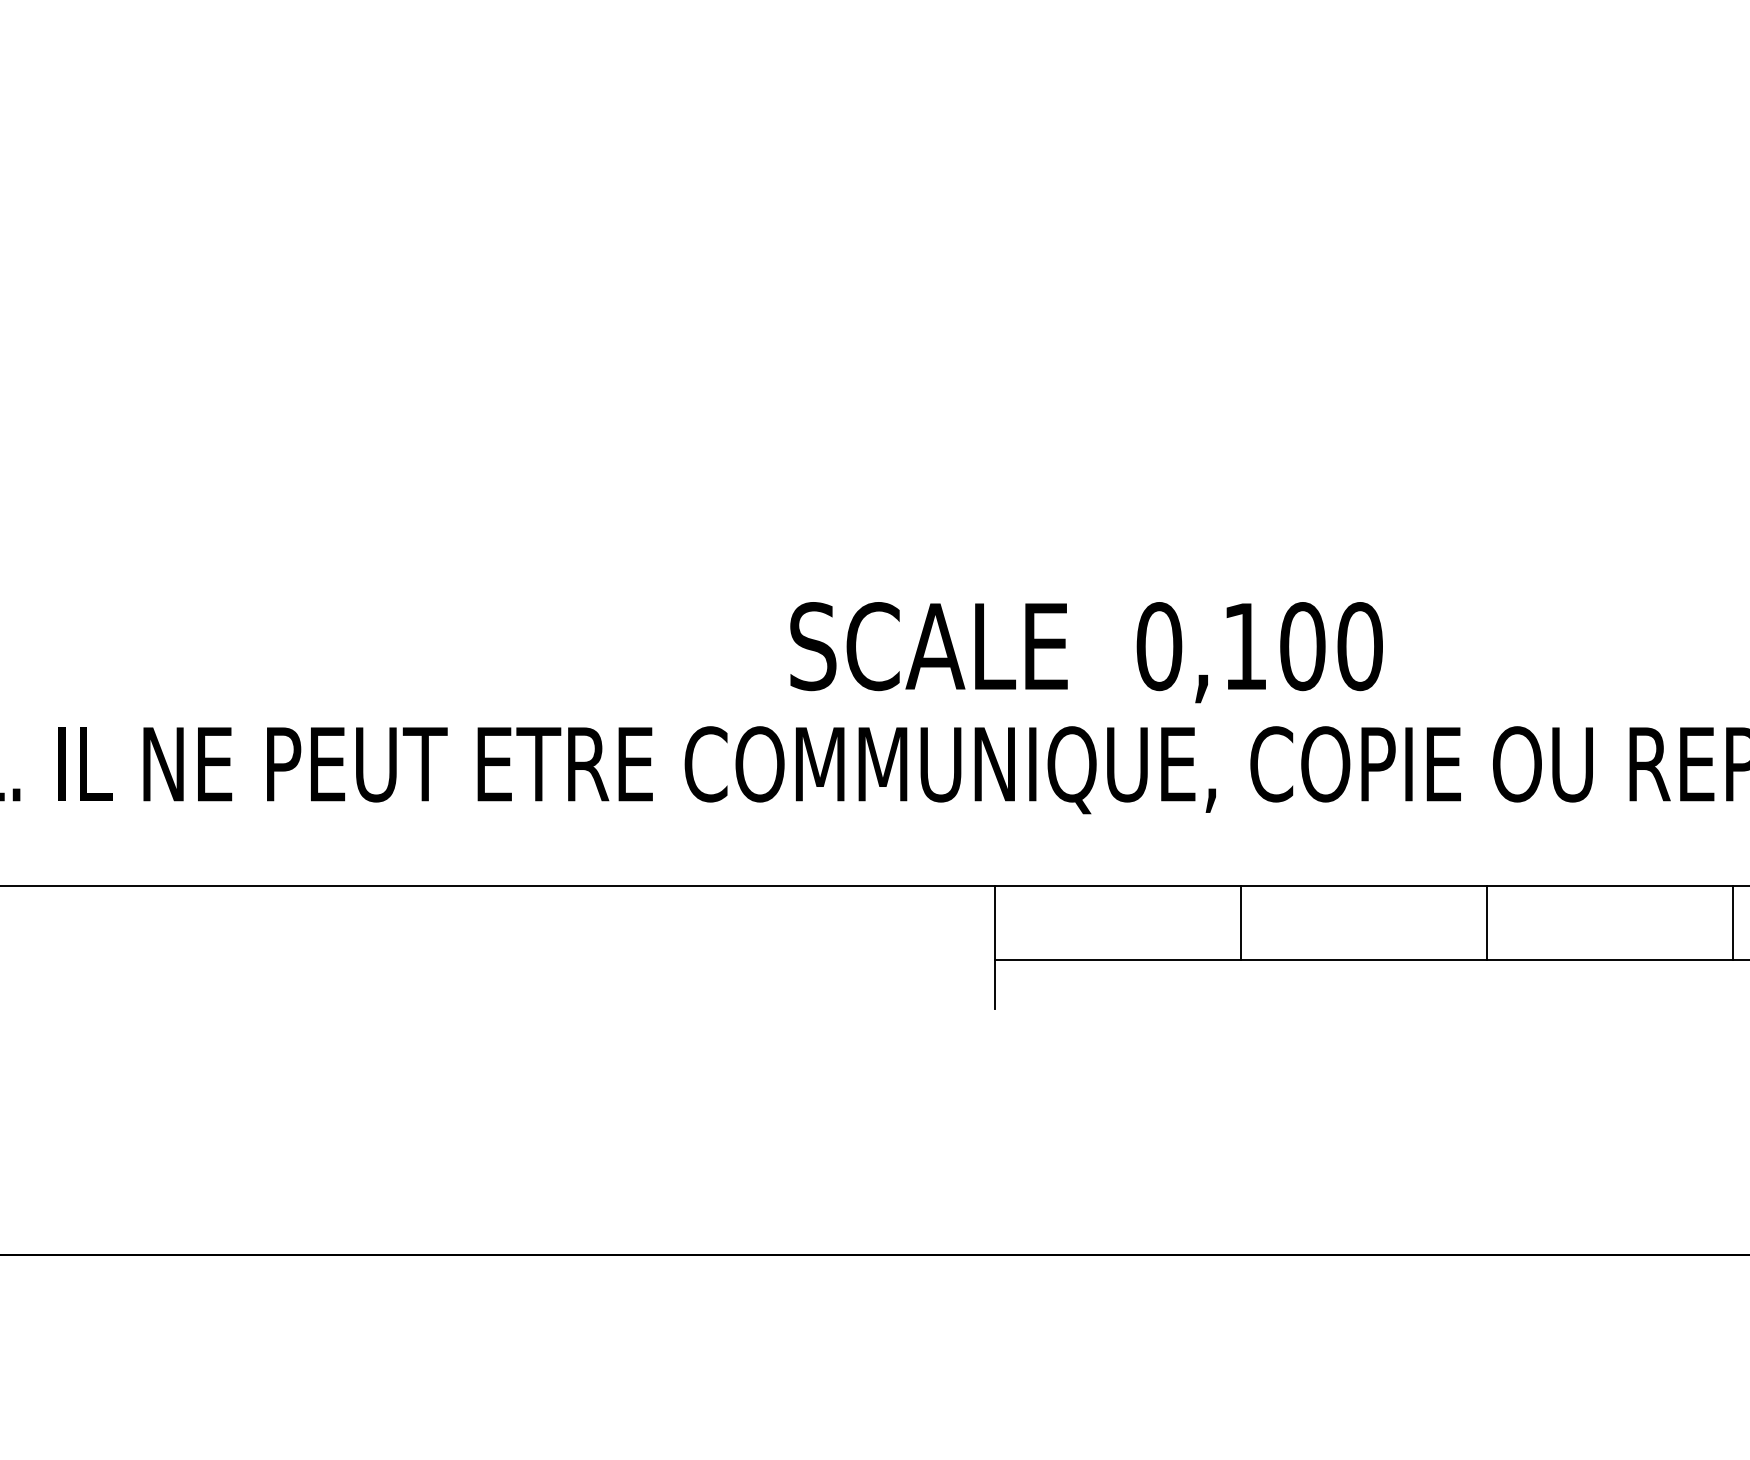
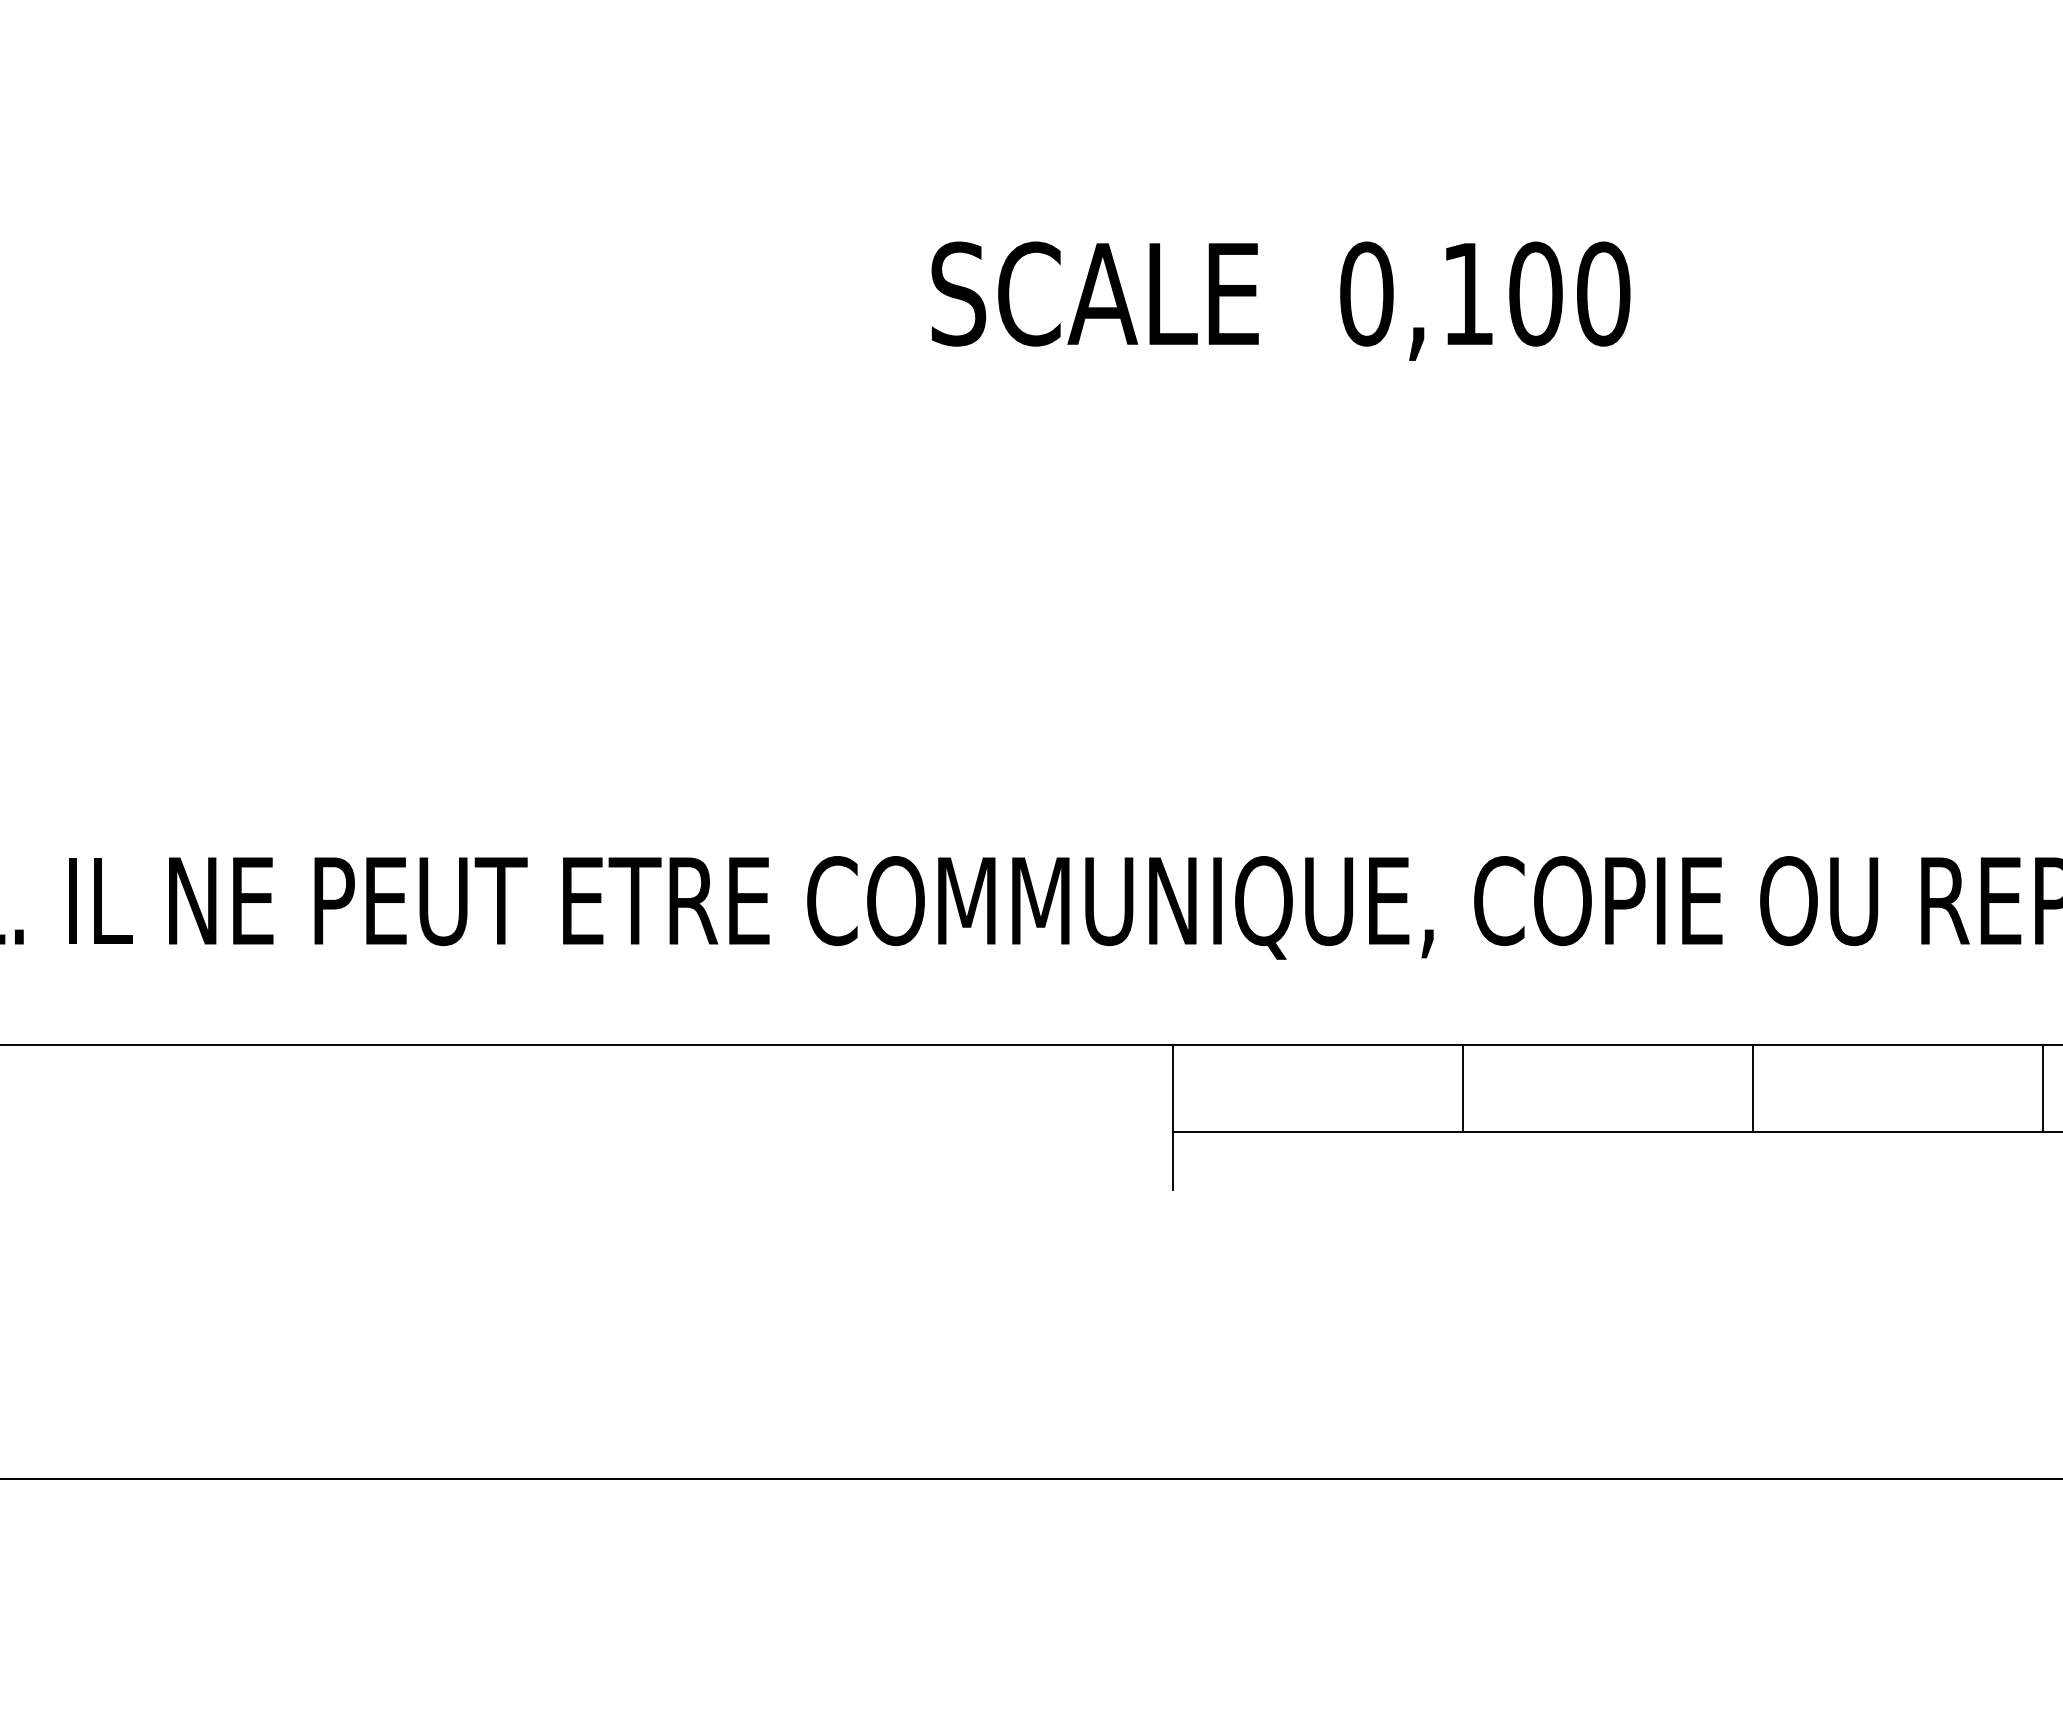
text: (1086, 651) -> (1280, 300), moved

